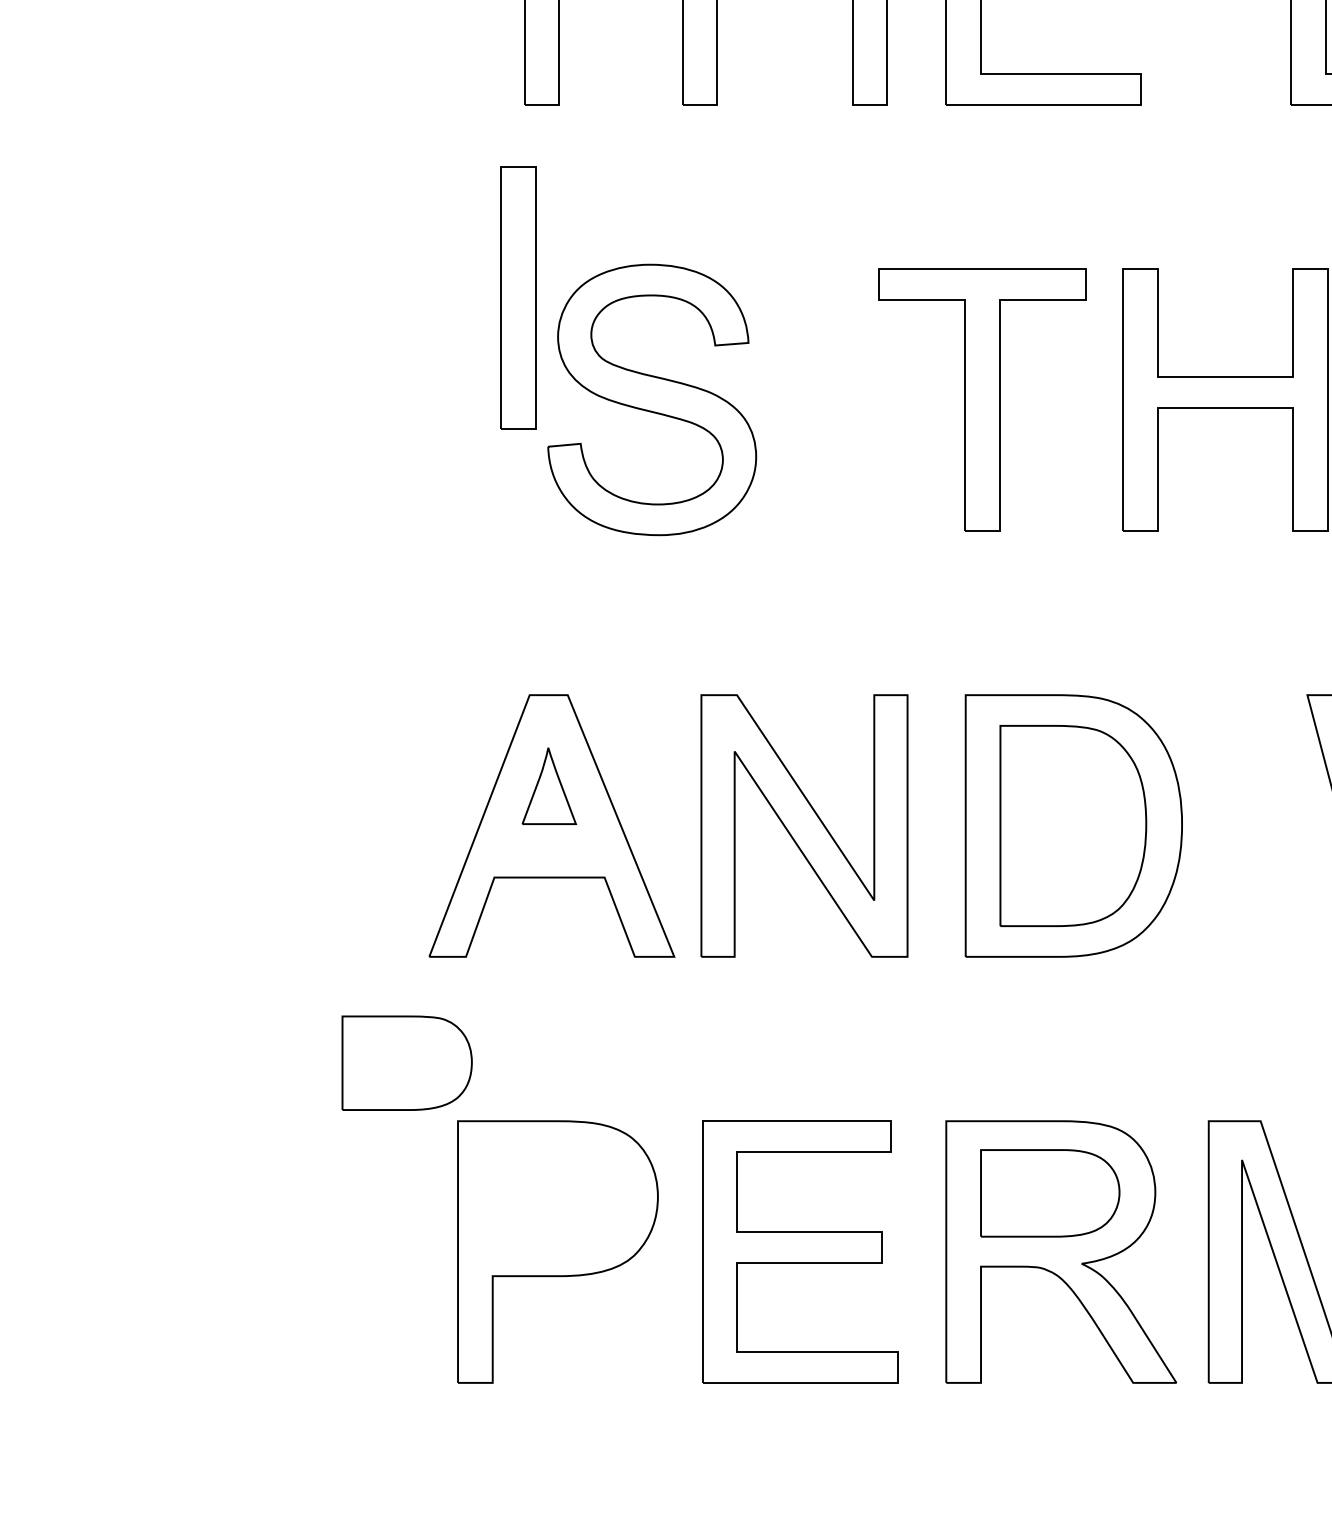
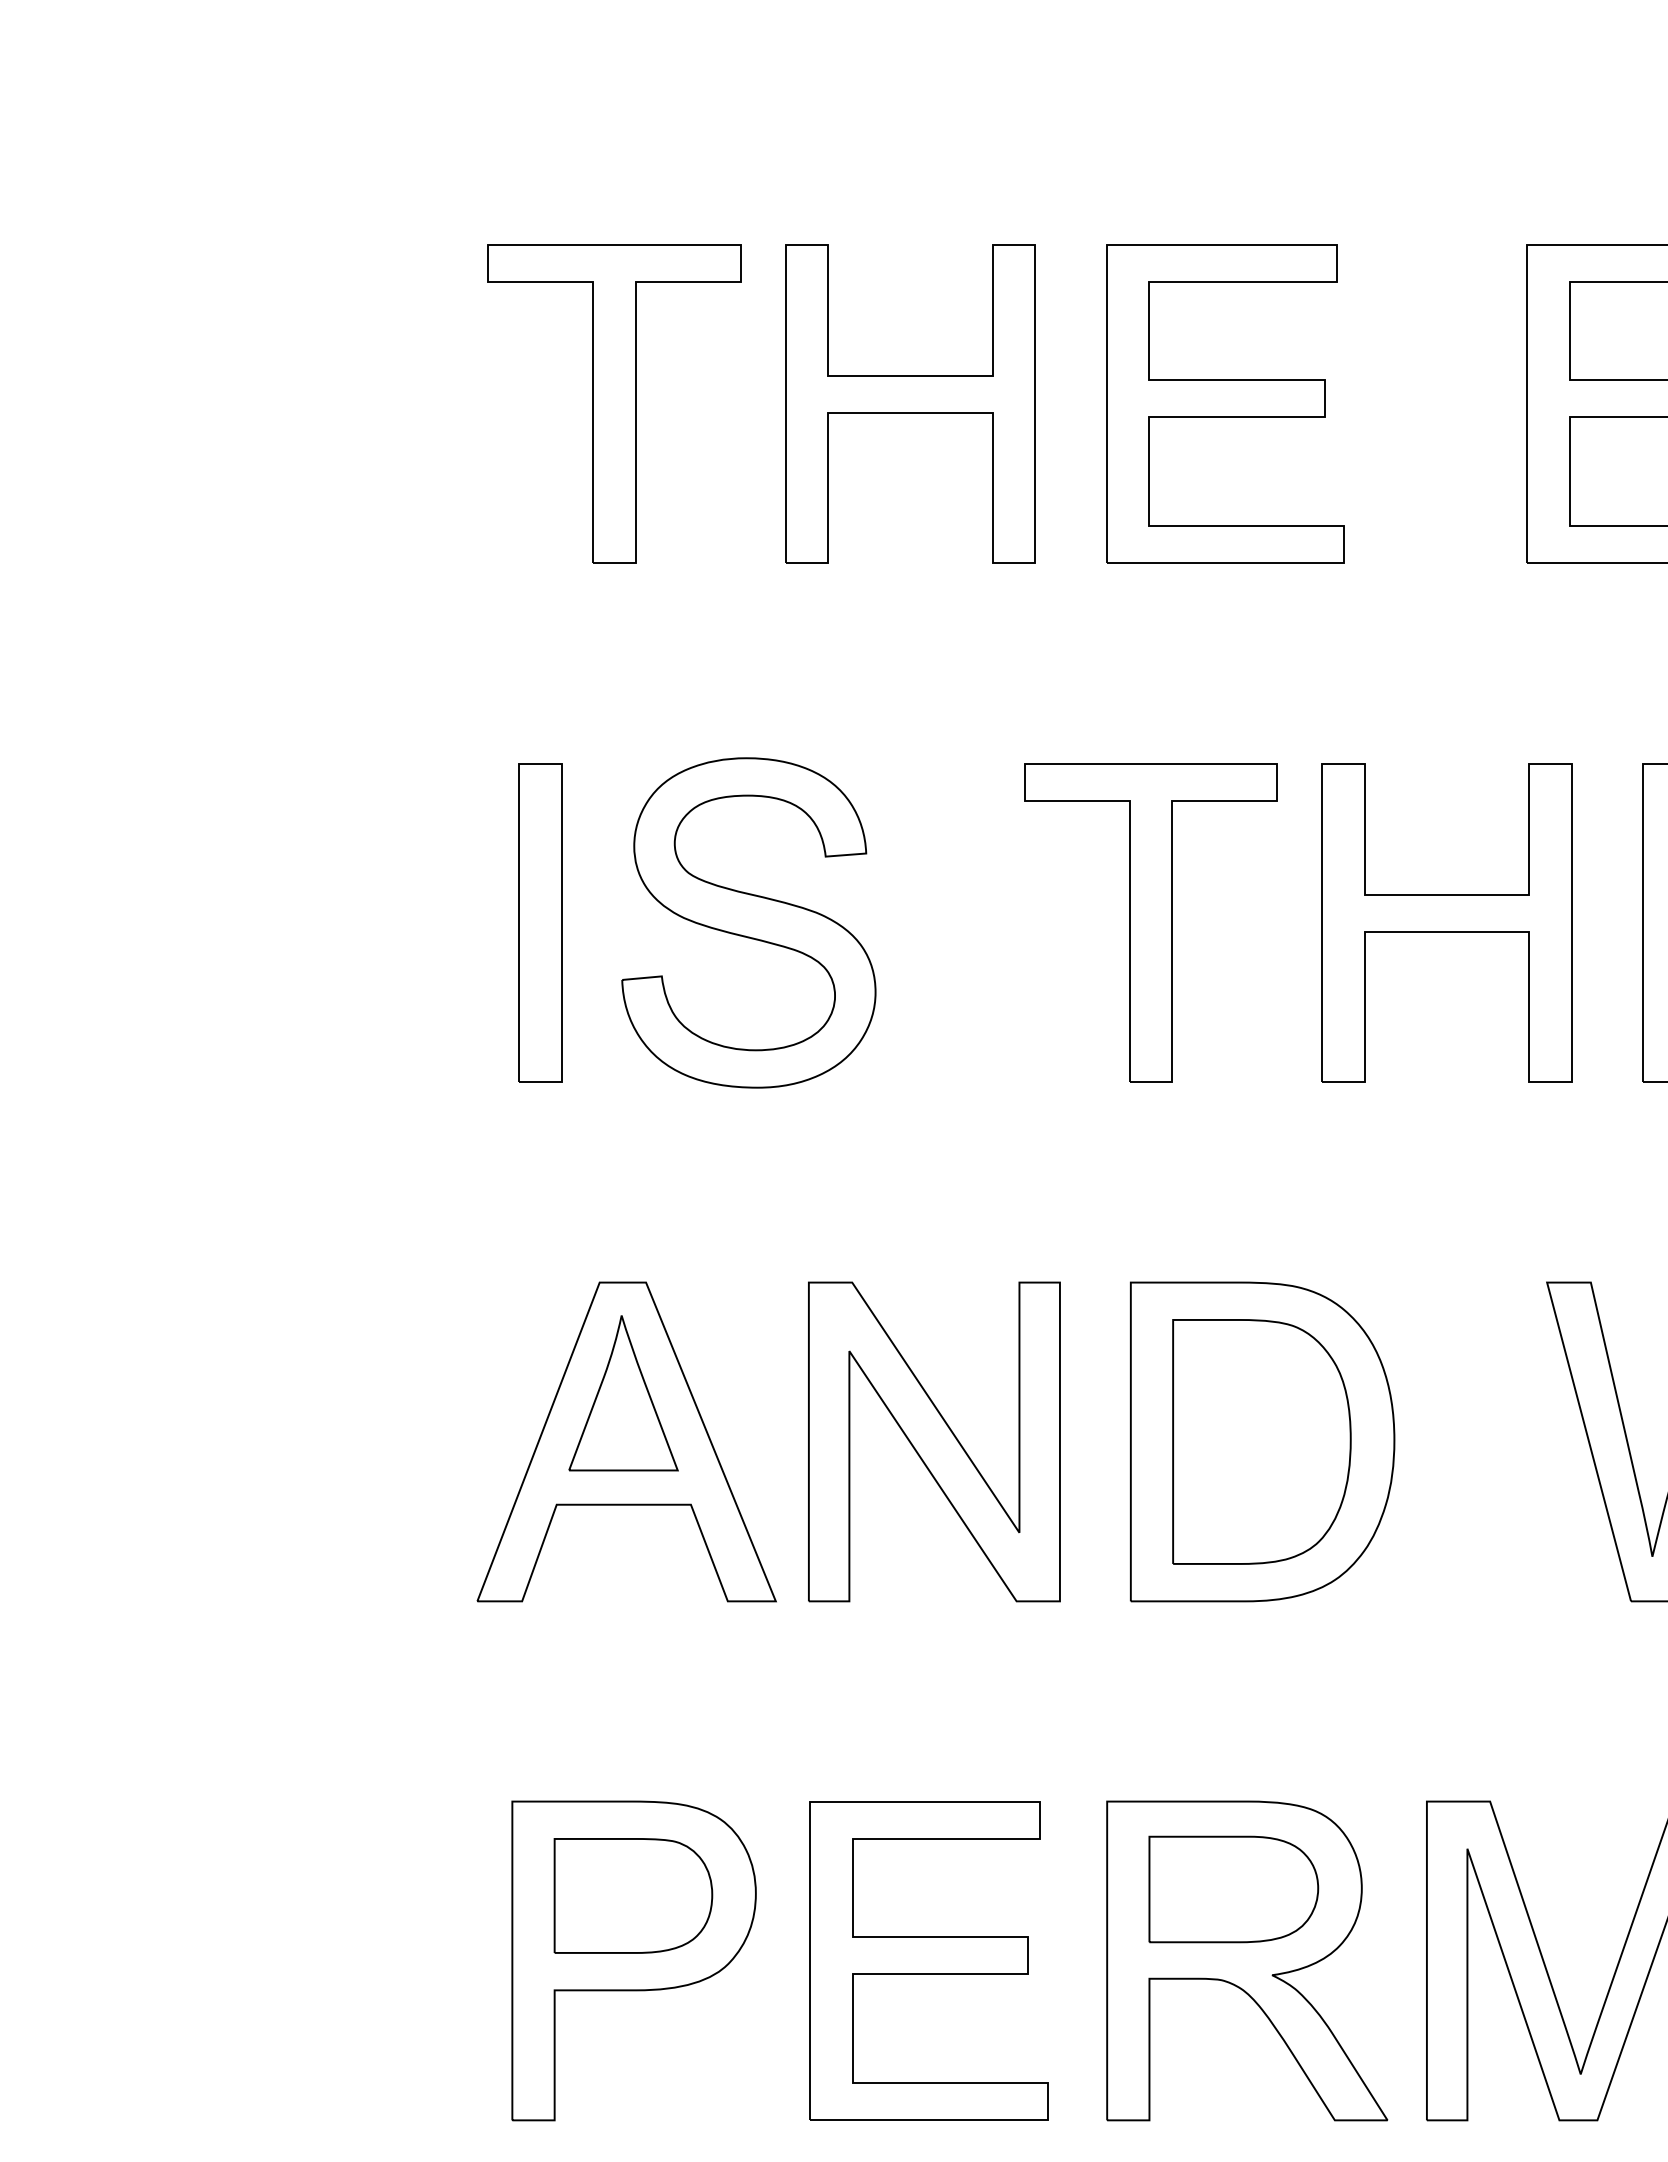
part: (518, 297) -> (540, 922), moved
part: (549, 786) -> (623, 1393), size x1.67
part: (407, 1062) -> (633, 1895), moved

